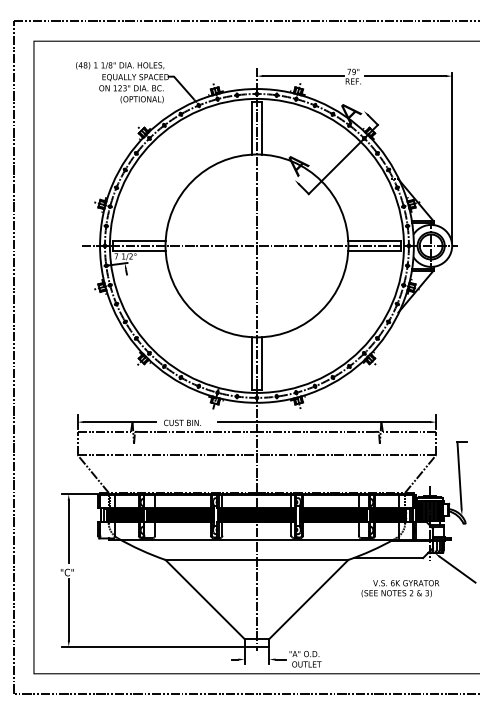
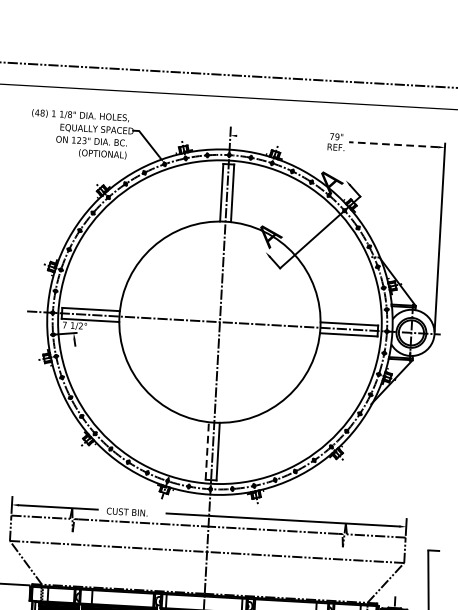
line: (303, 76) -> (281, 138), removed
line: (405, 76) -> (393, 145), solid -> dashed
line: (252, 362) -> (207, 450), solid -> dashed

